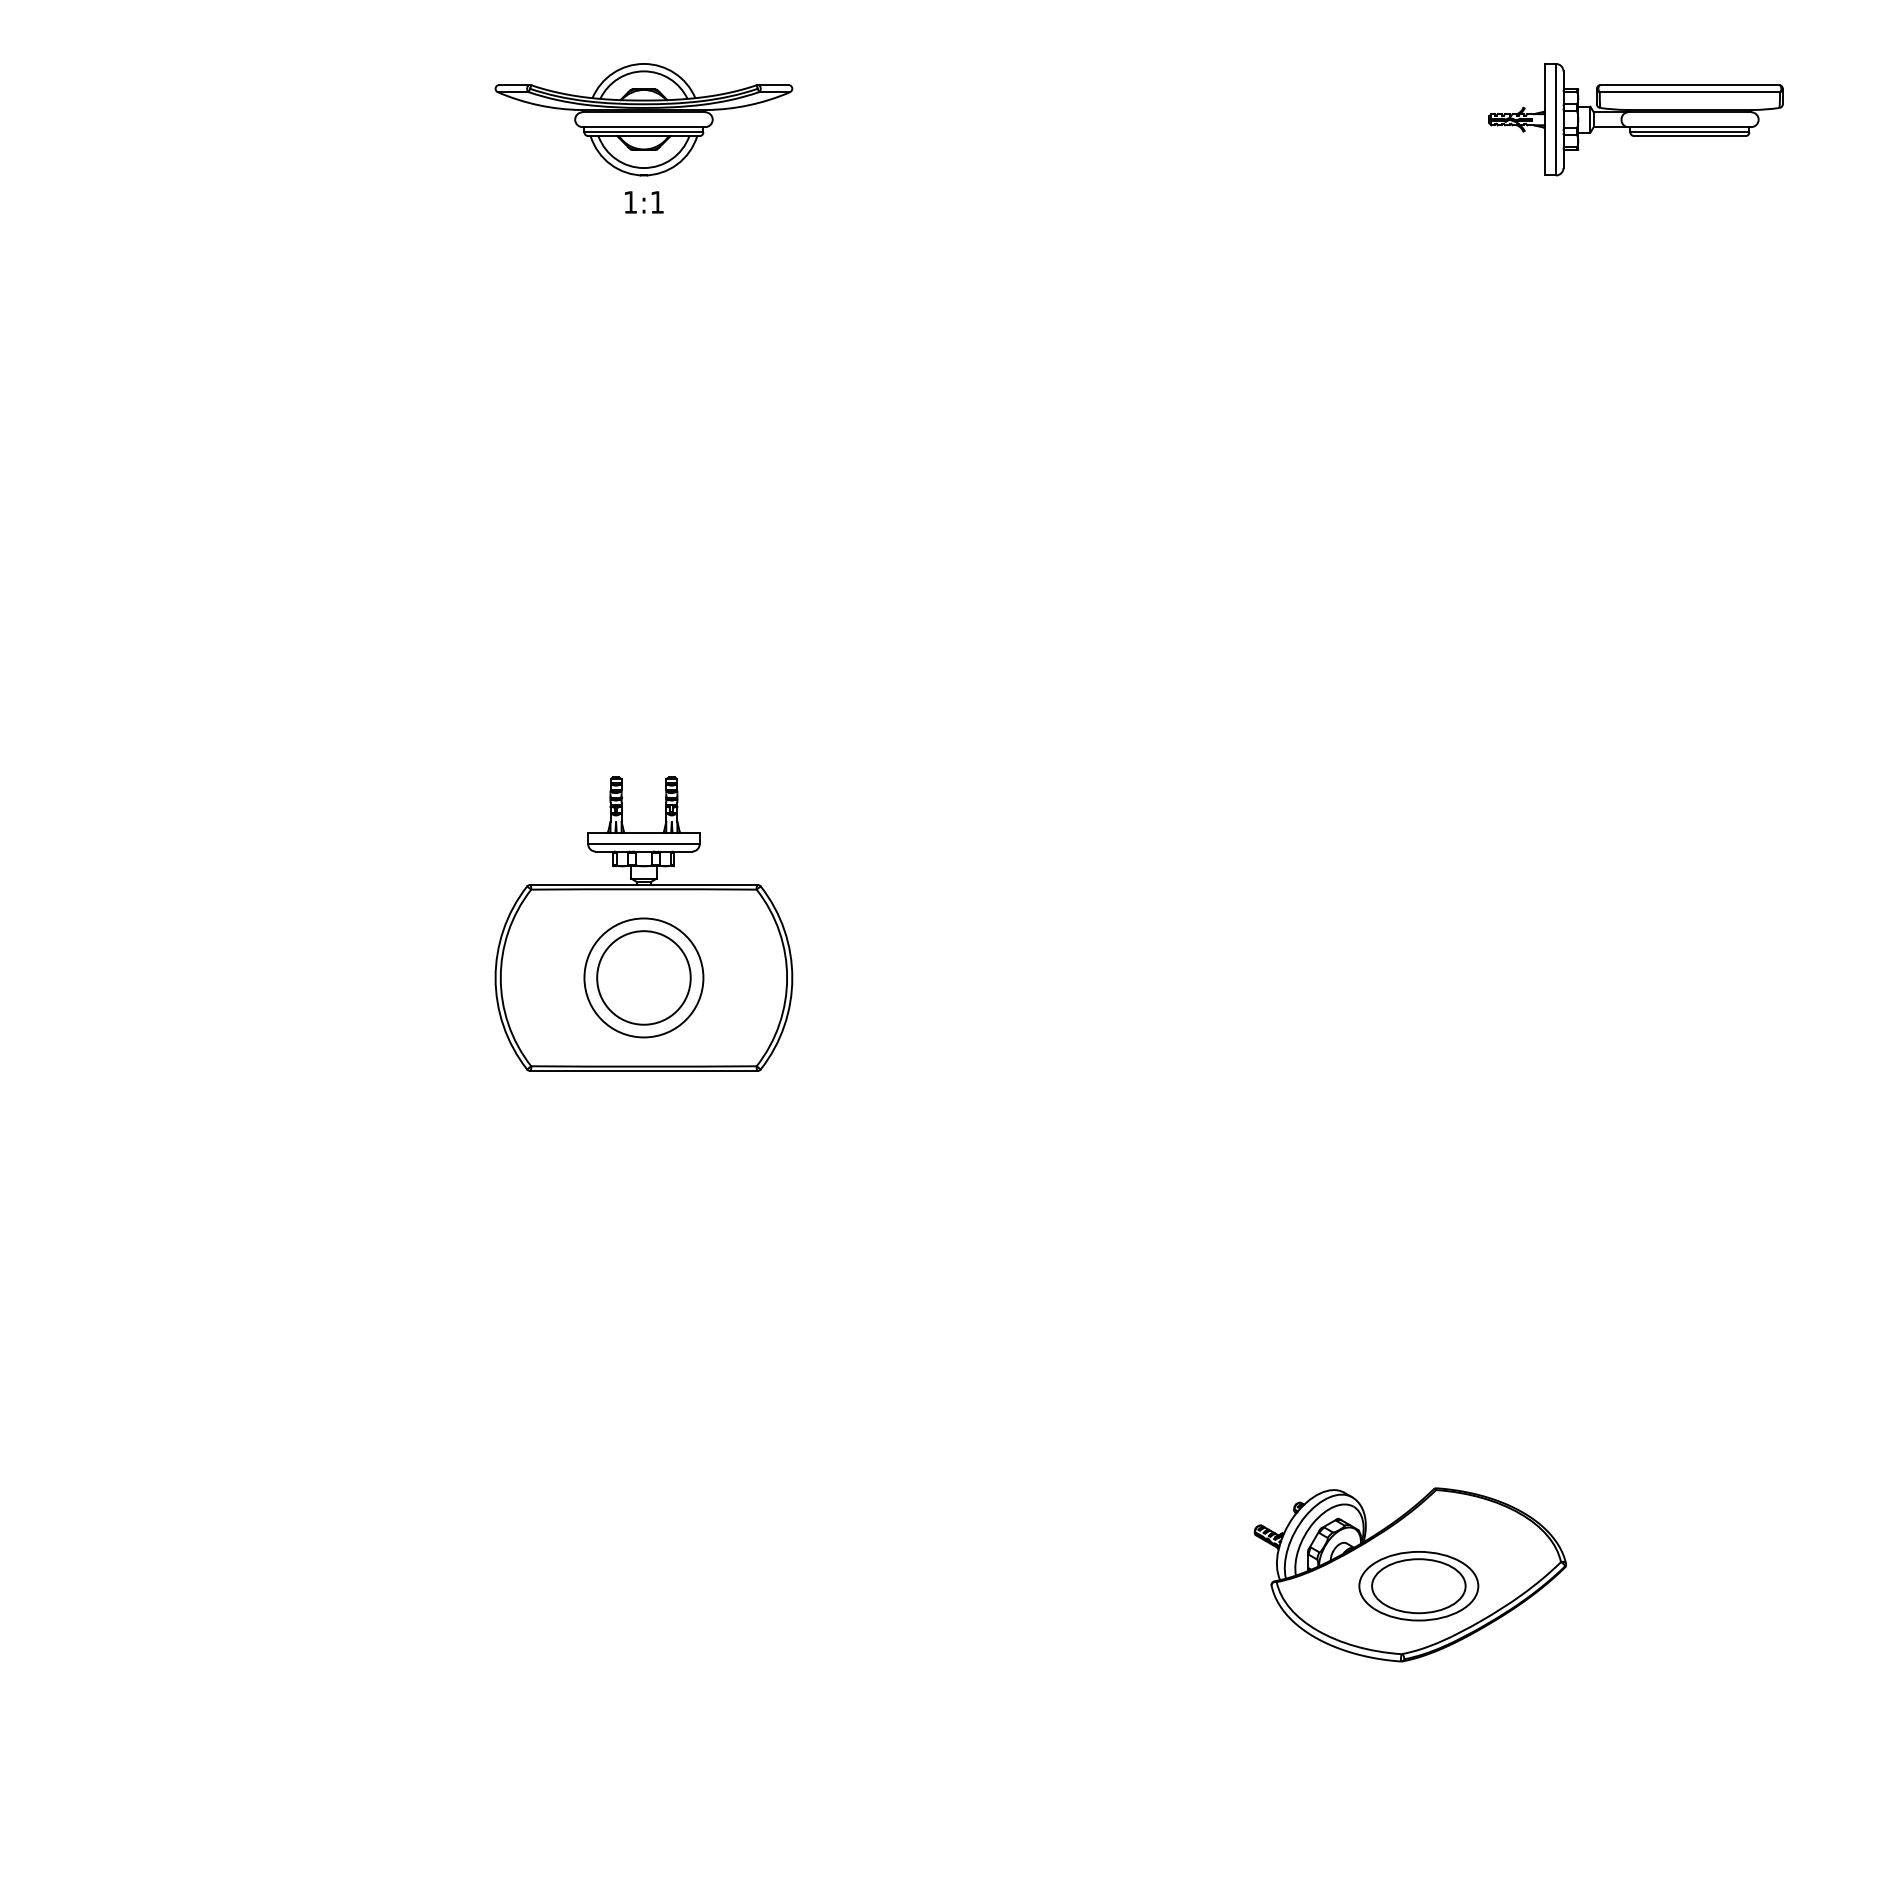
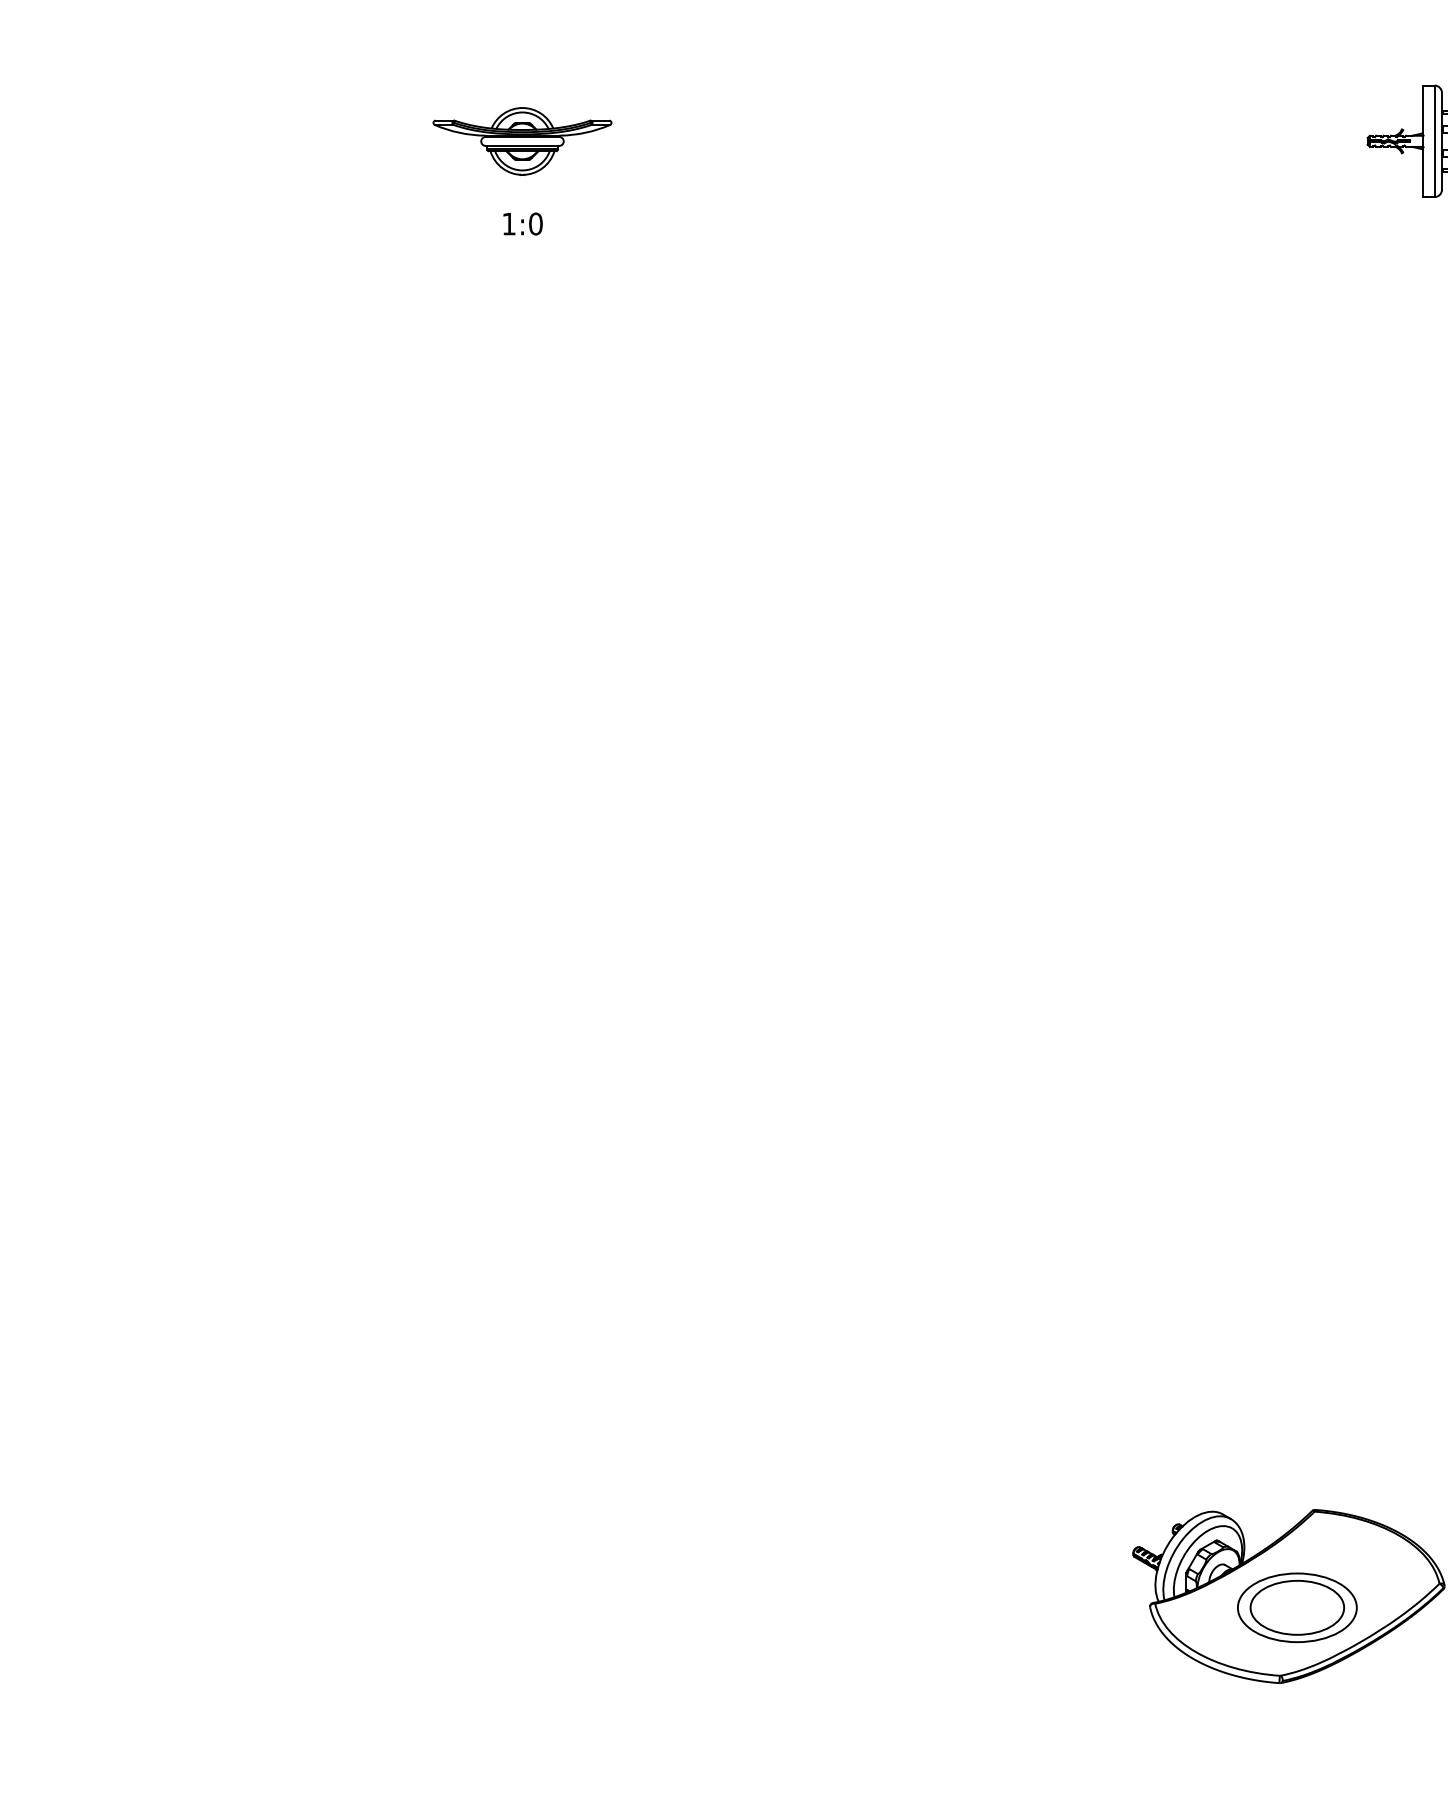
part: (643, 119) -> (522, 141), size x0.6
text: (657, 202) -> (536, 224), 1:1 -> 1:0
part: (643, 923) -> (522, 945), removed

